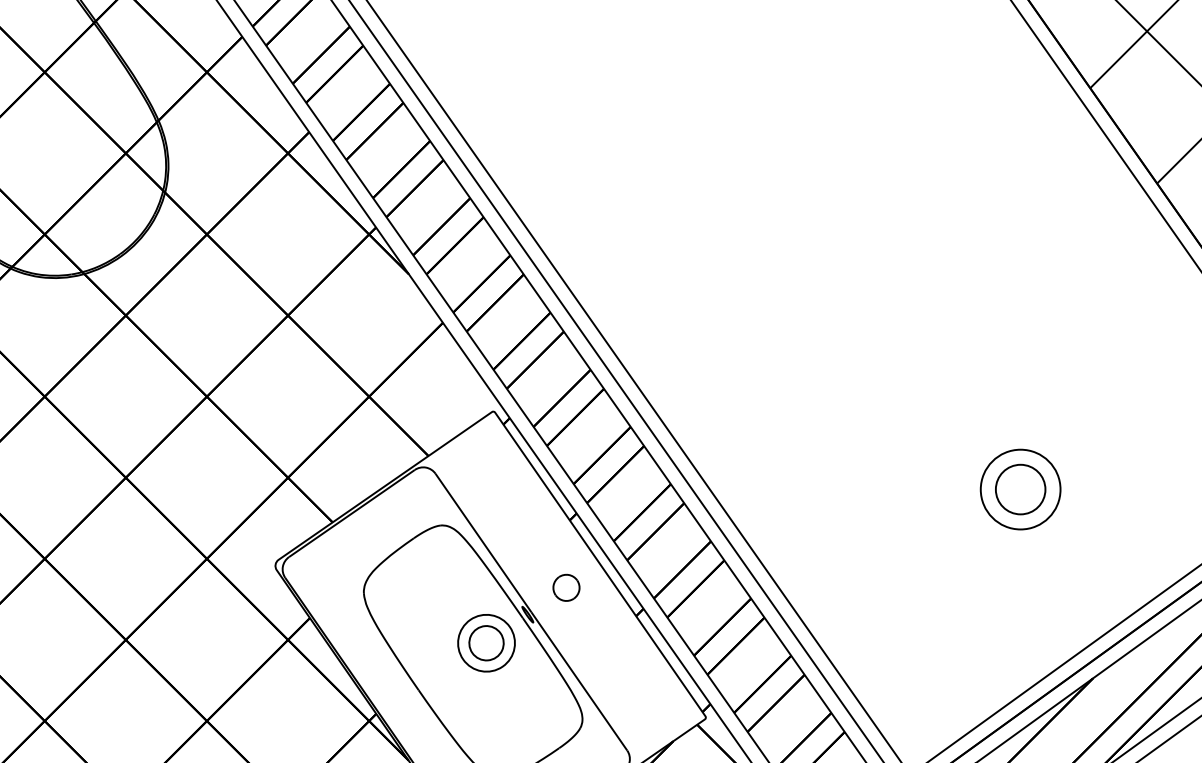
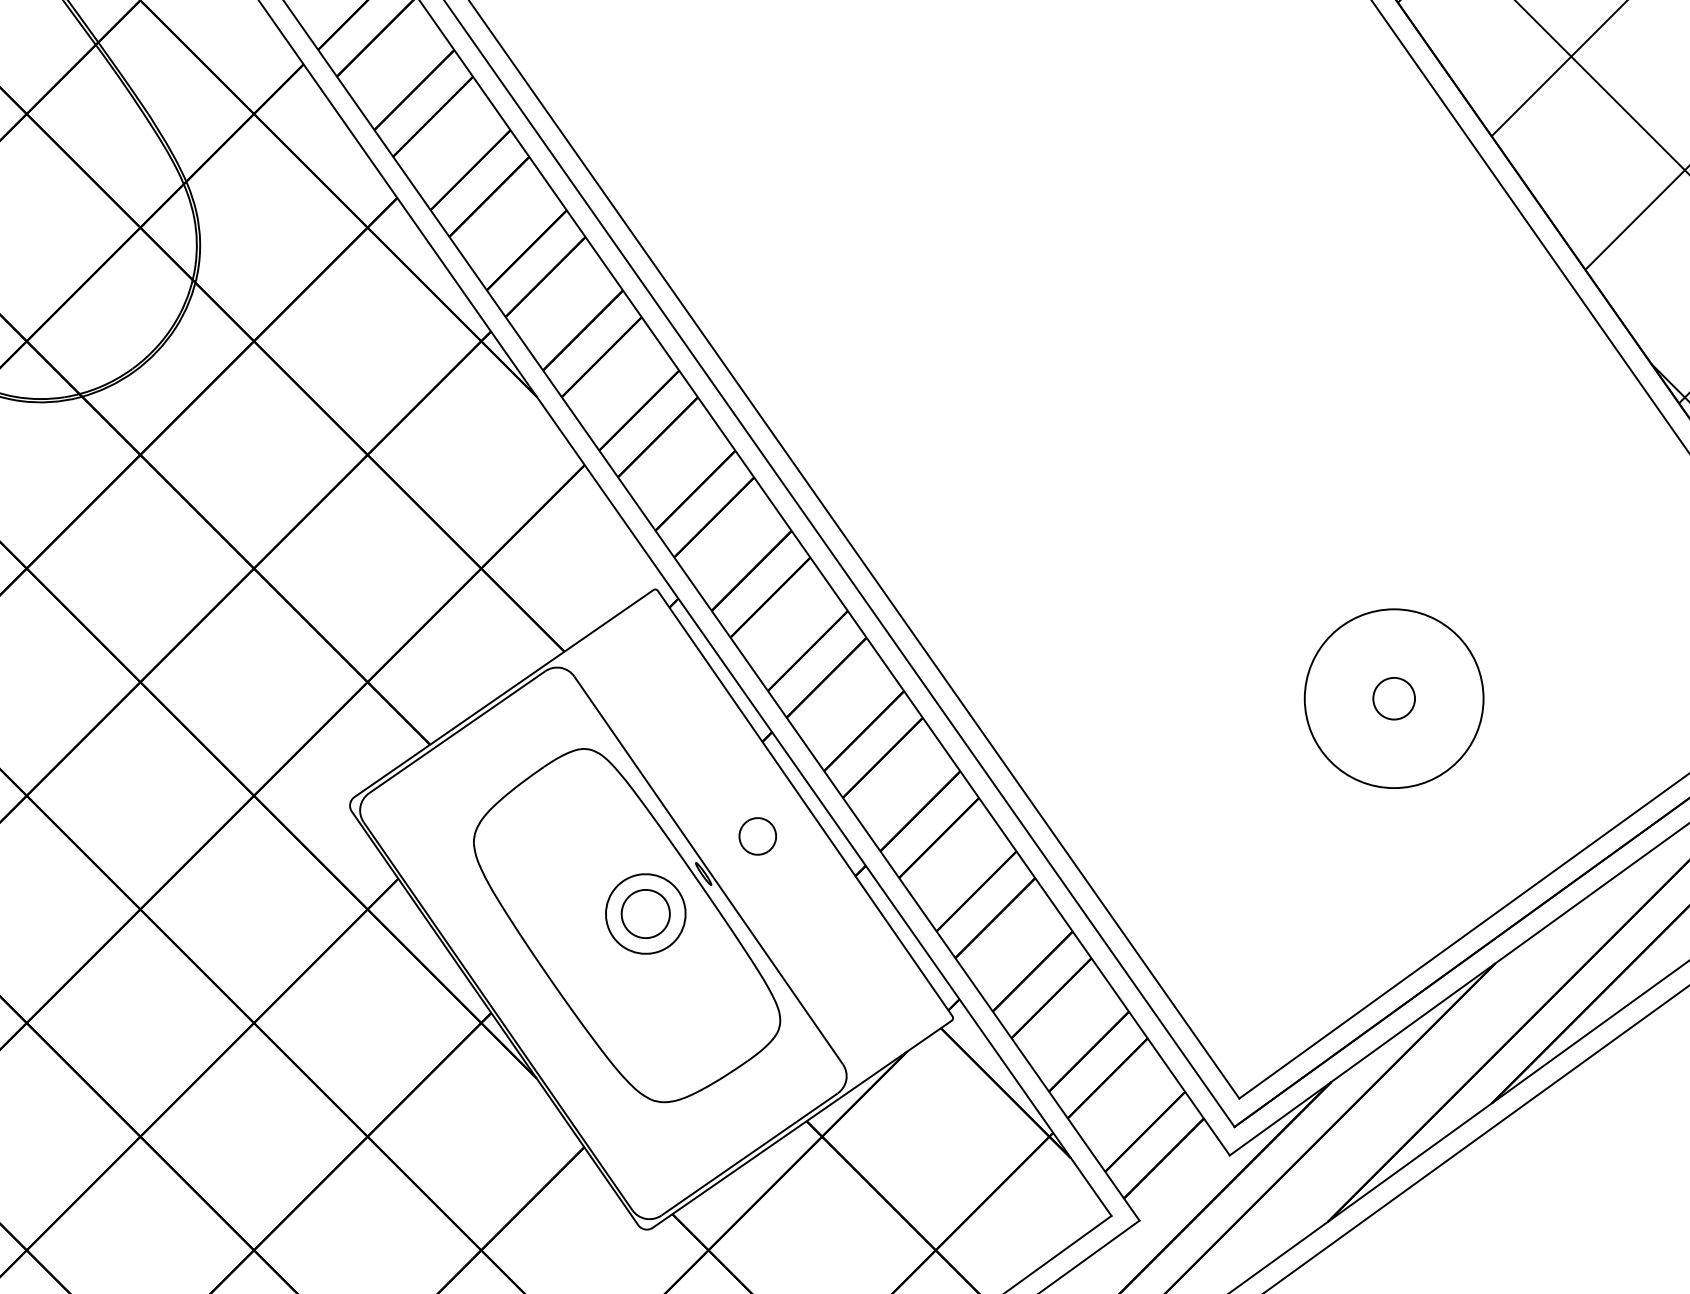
circle: (1020, 489) -> (1393, 698), size x0.6
circle: (1020, 489) -> (1394, 698), size x1.6

